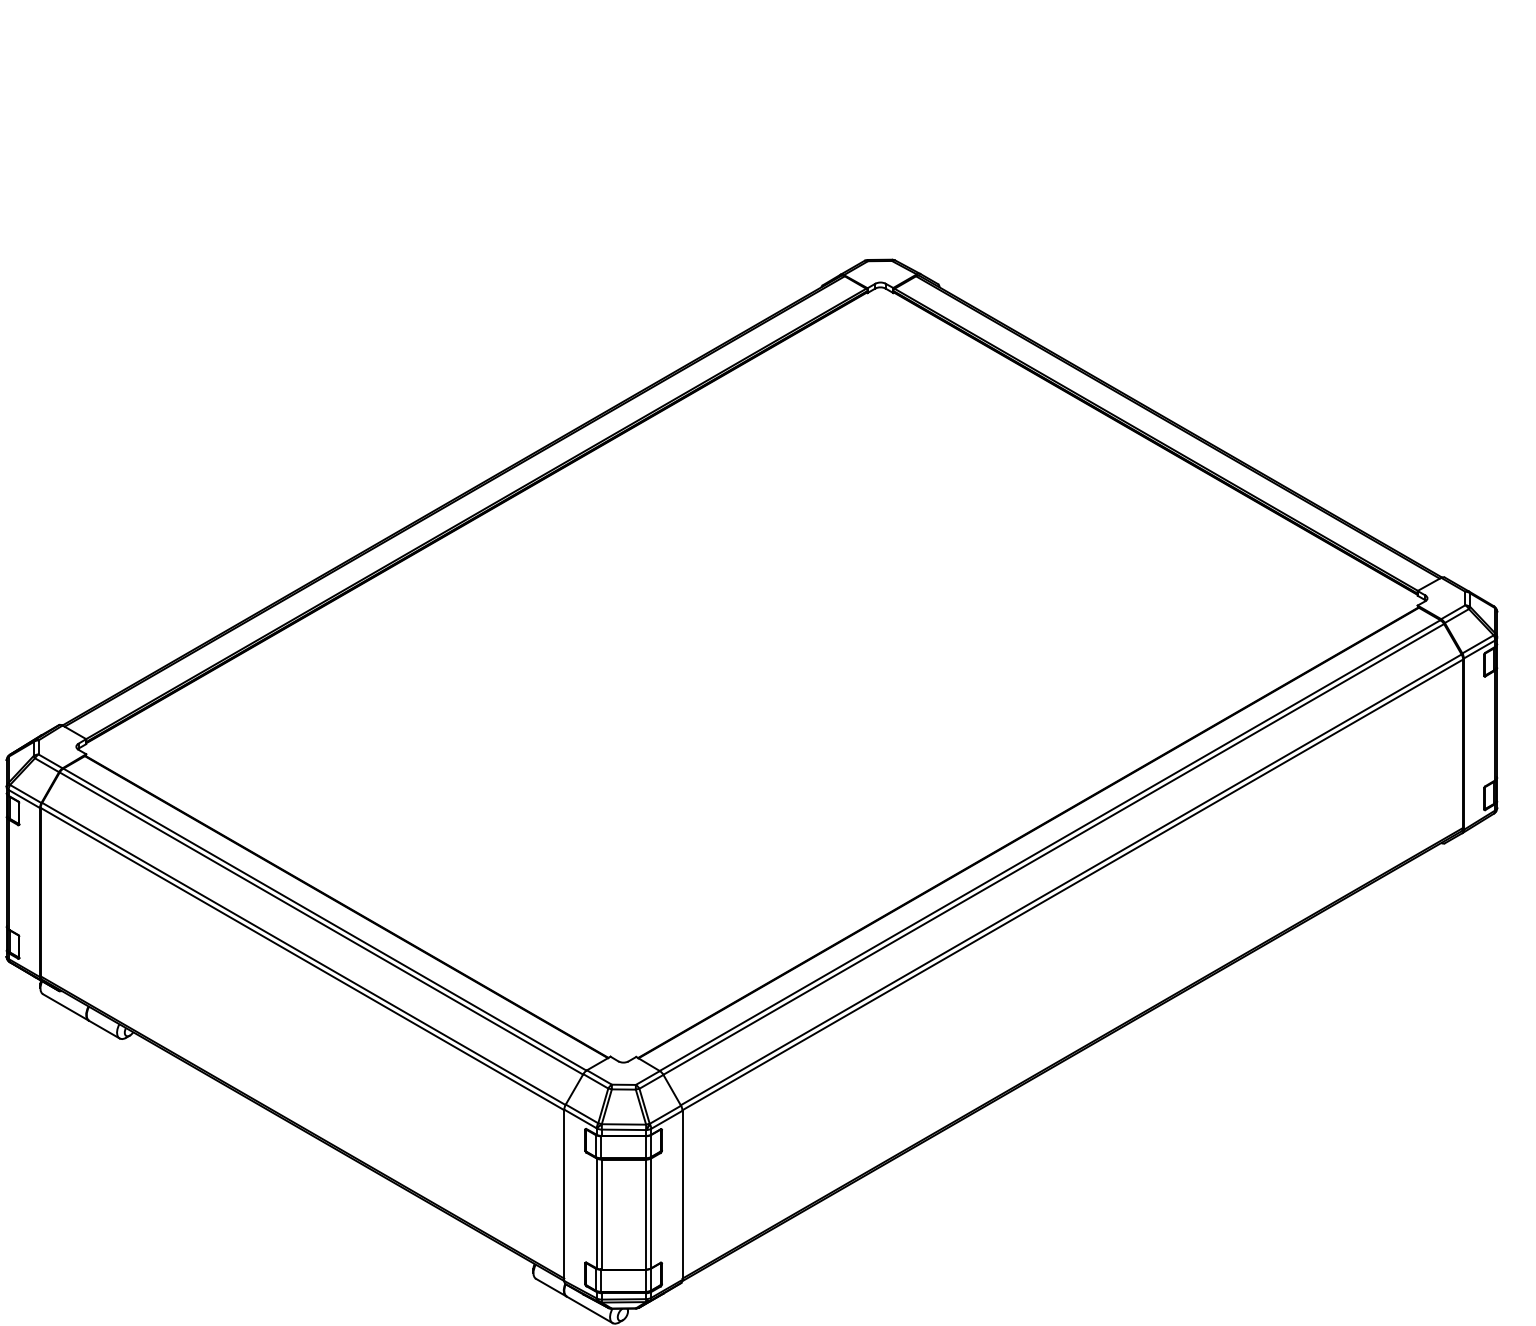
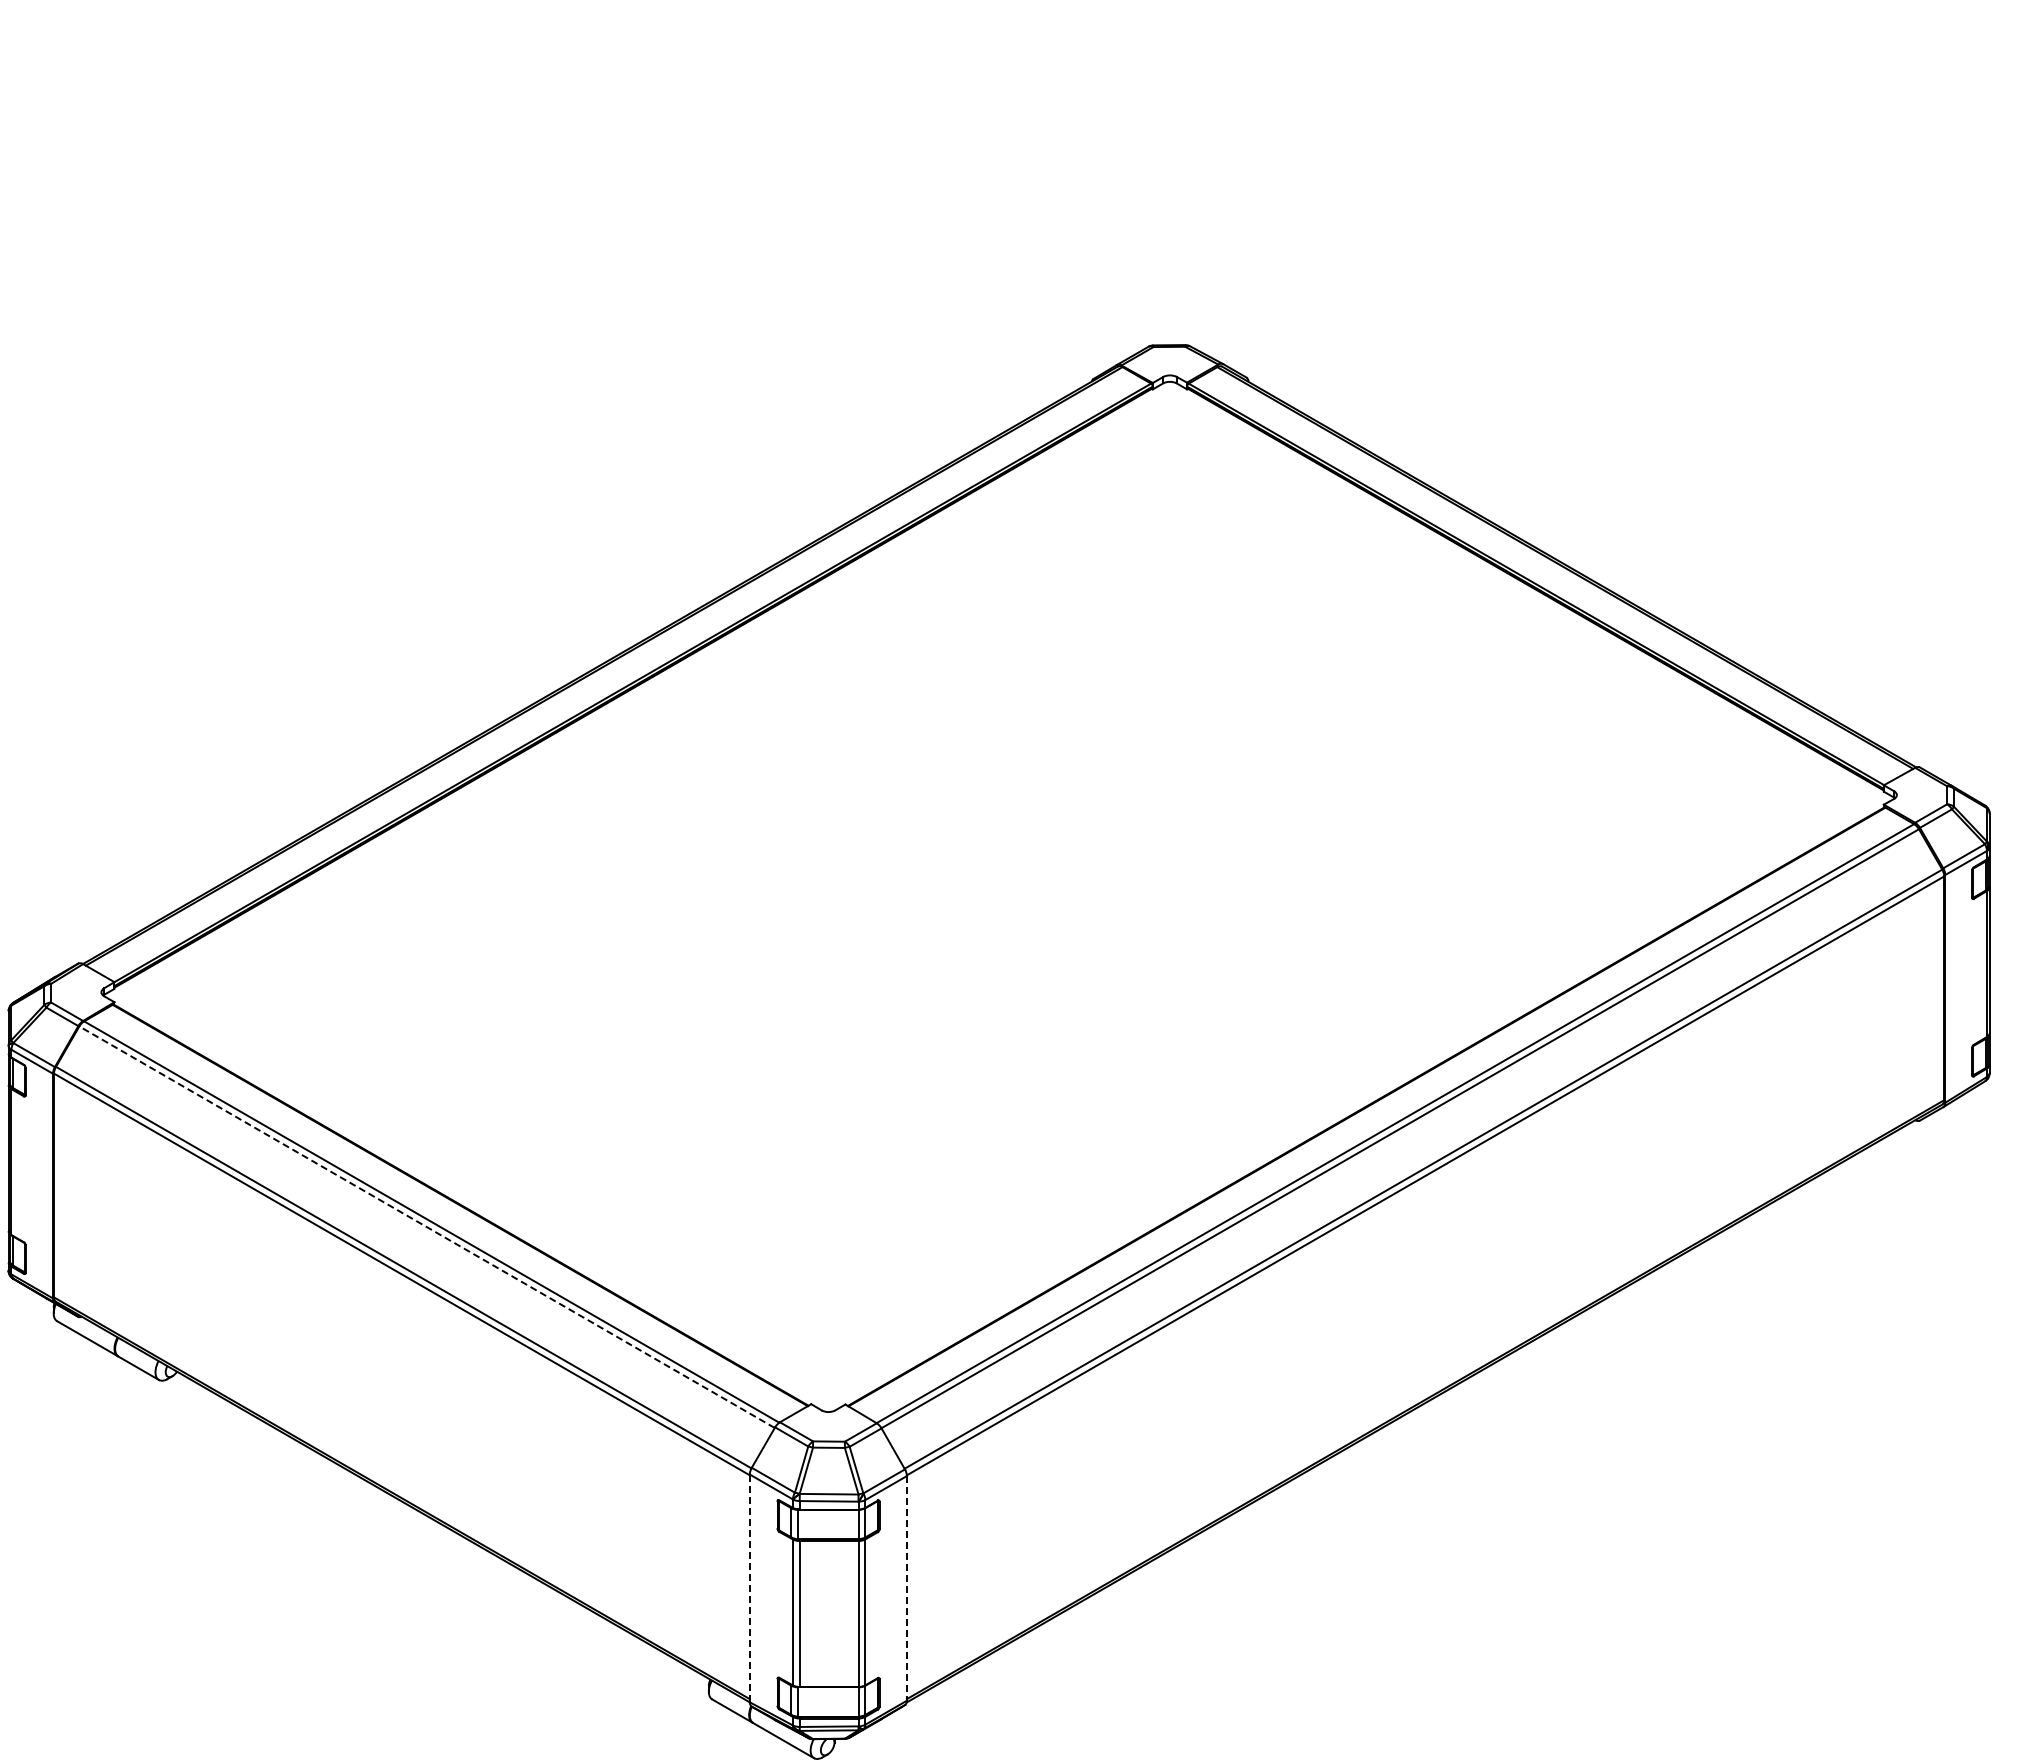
line: (321, 923) -> (427, 1227), solid -> dashed
line: (564, 1195) -> (749, 1588), solid -> dashed
line: (682, 1195) -> (906, 1588), solid -> dashed

